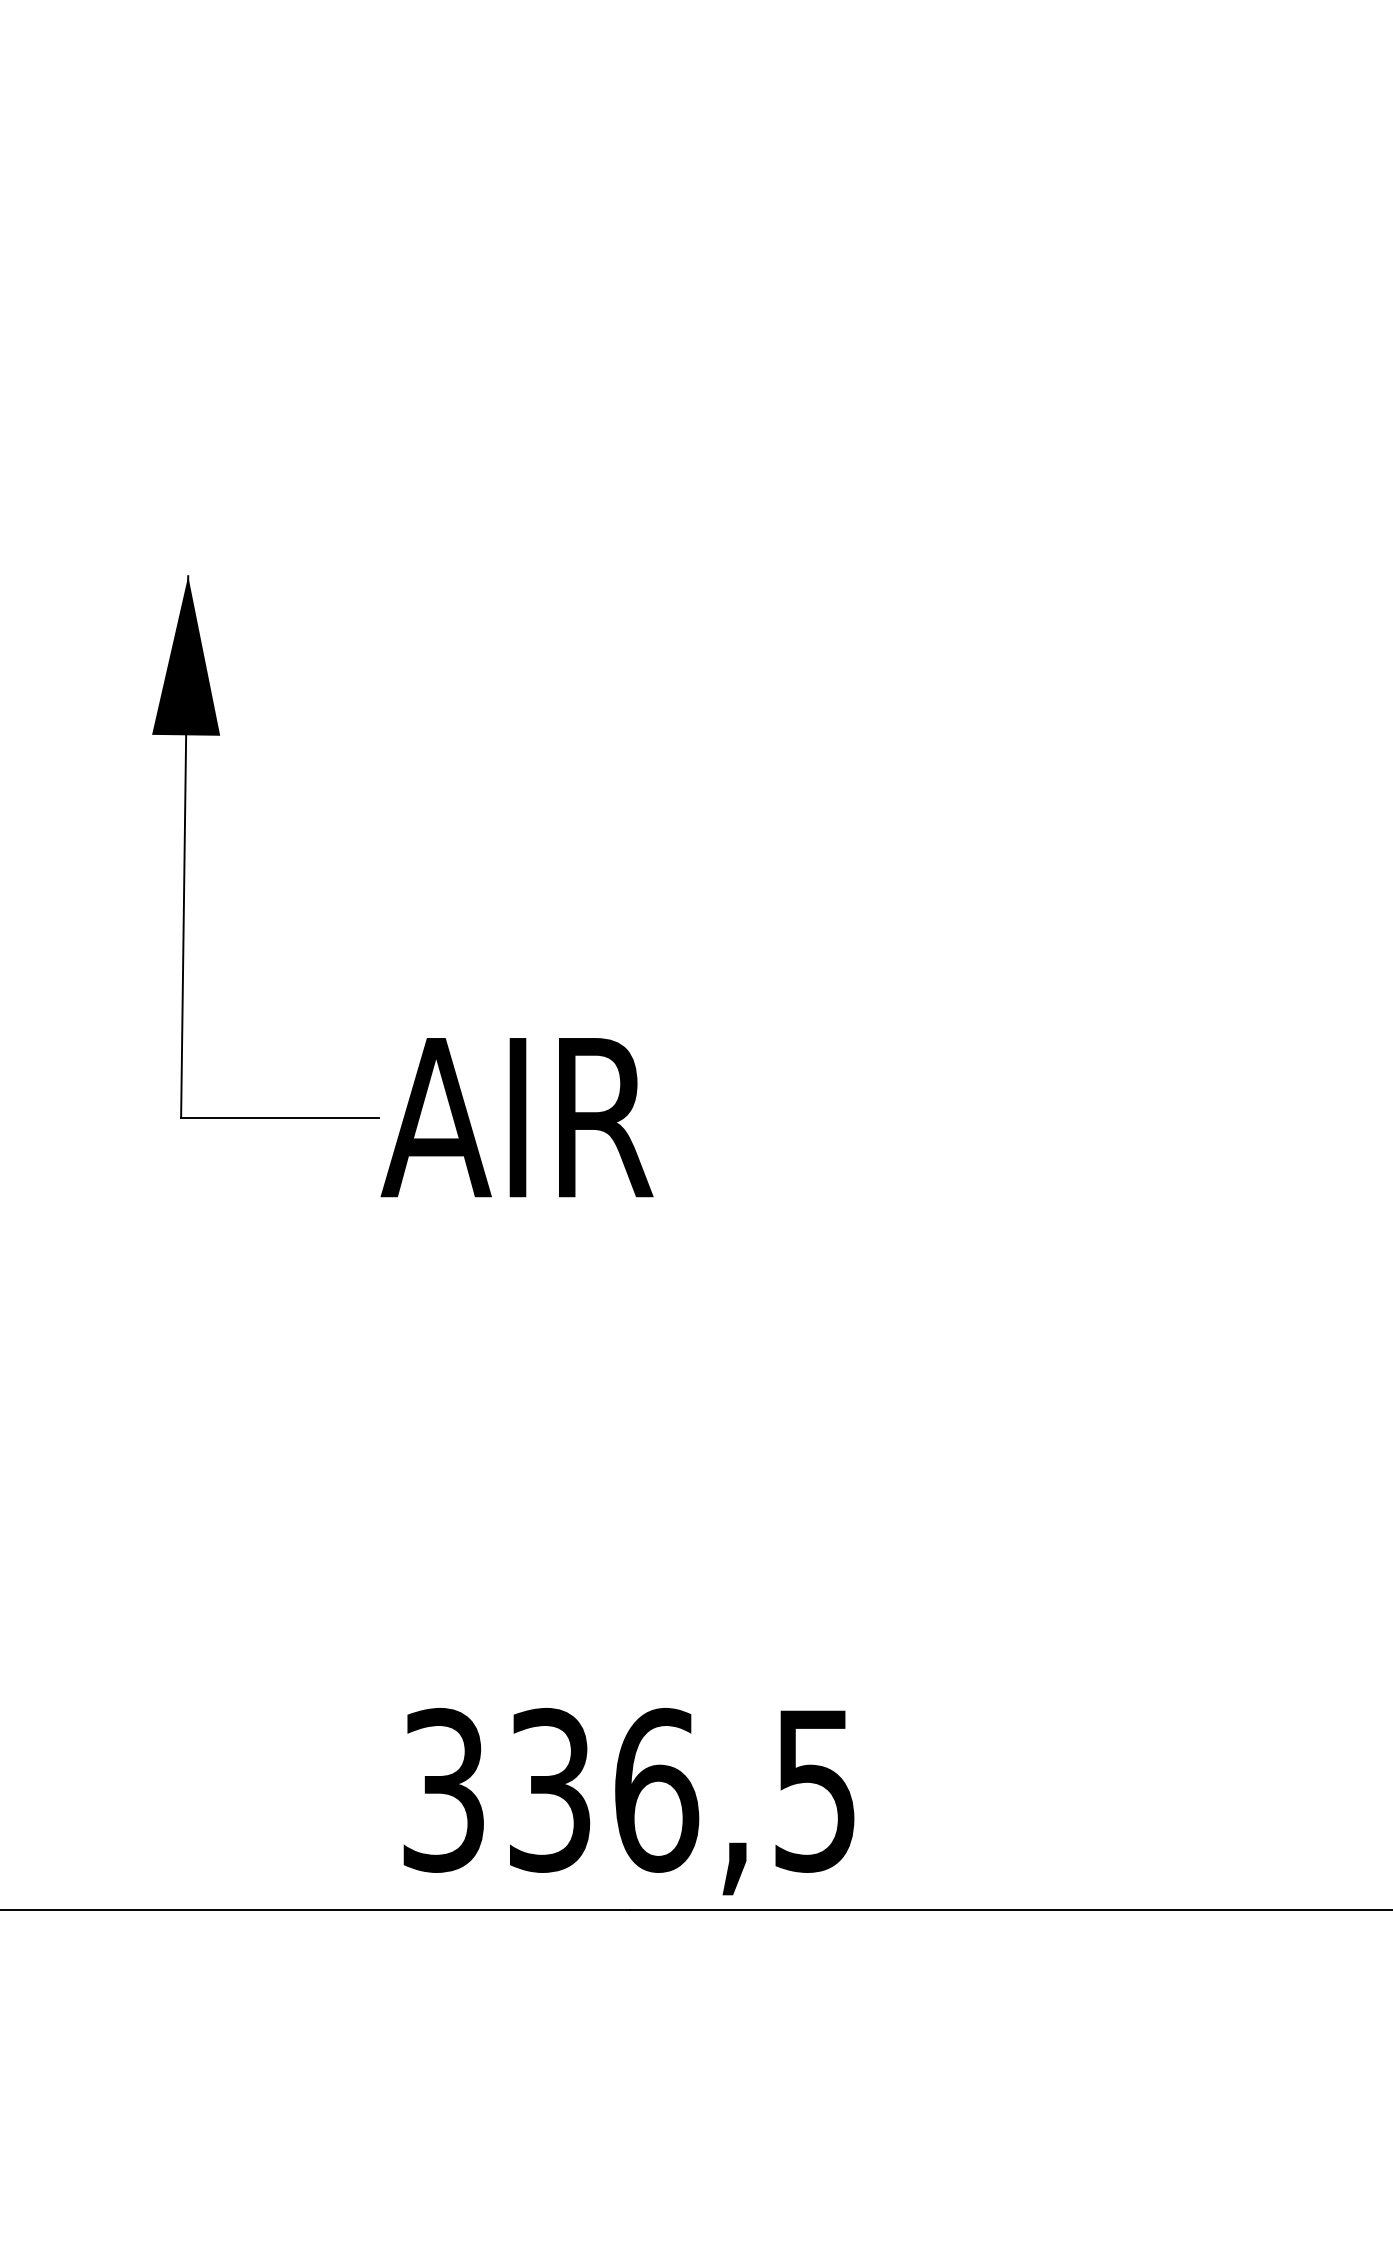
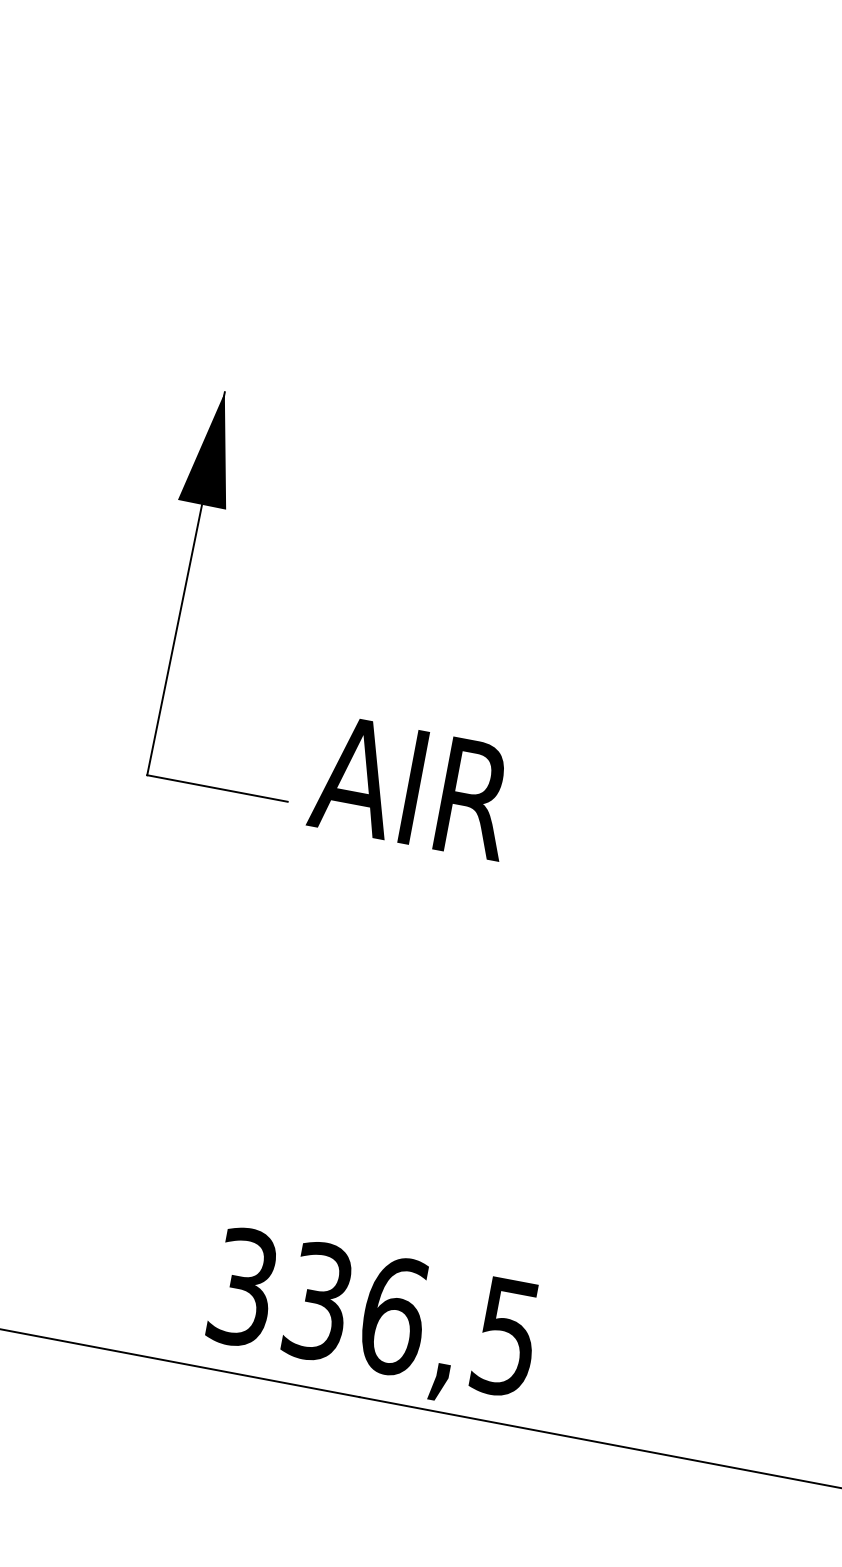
text: (516, 1117) -> (412, 787), moved

